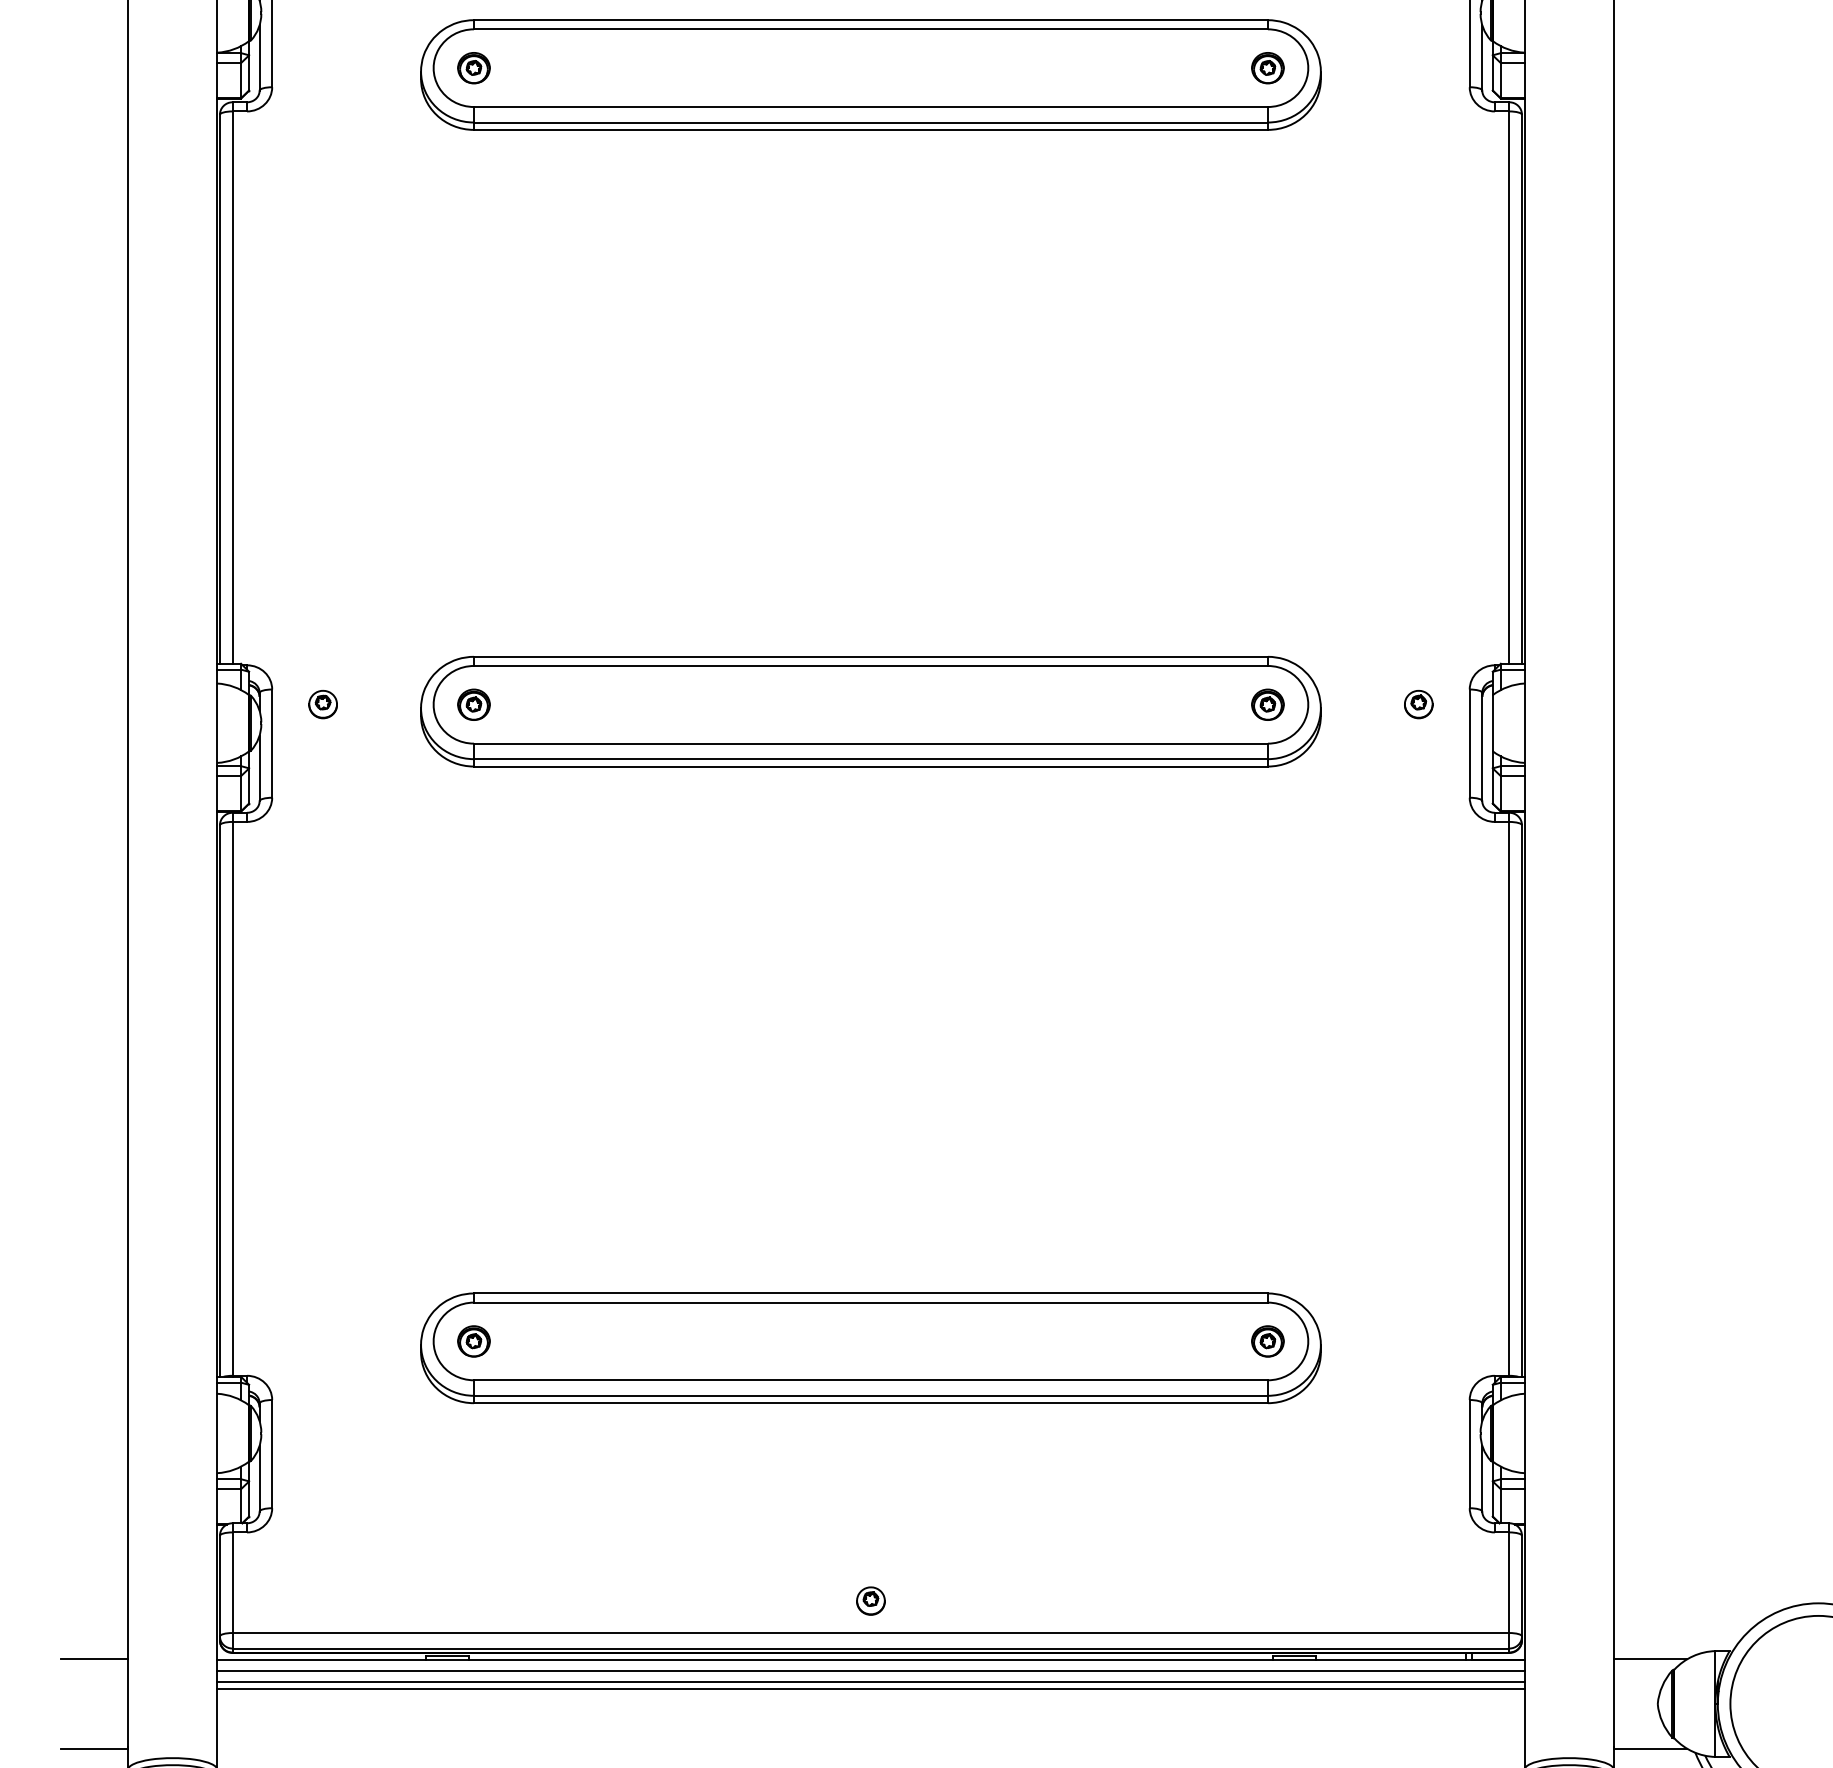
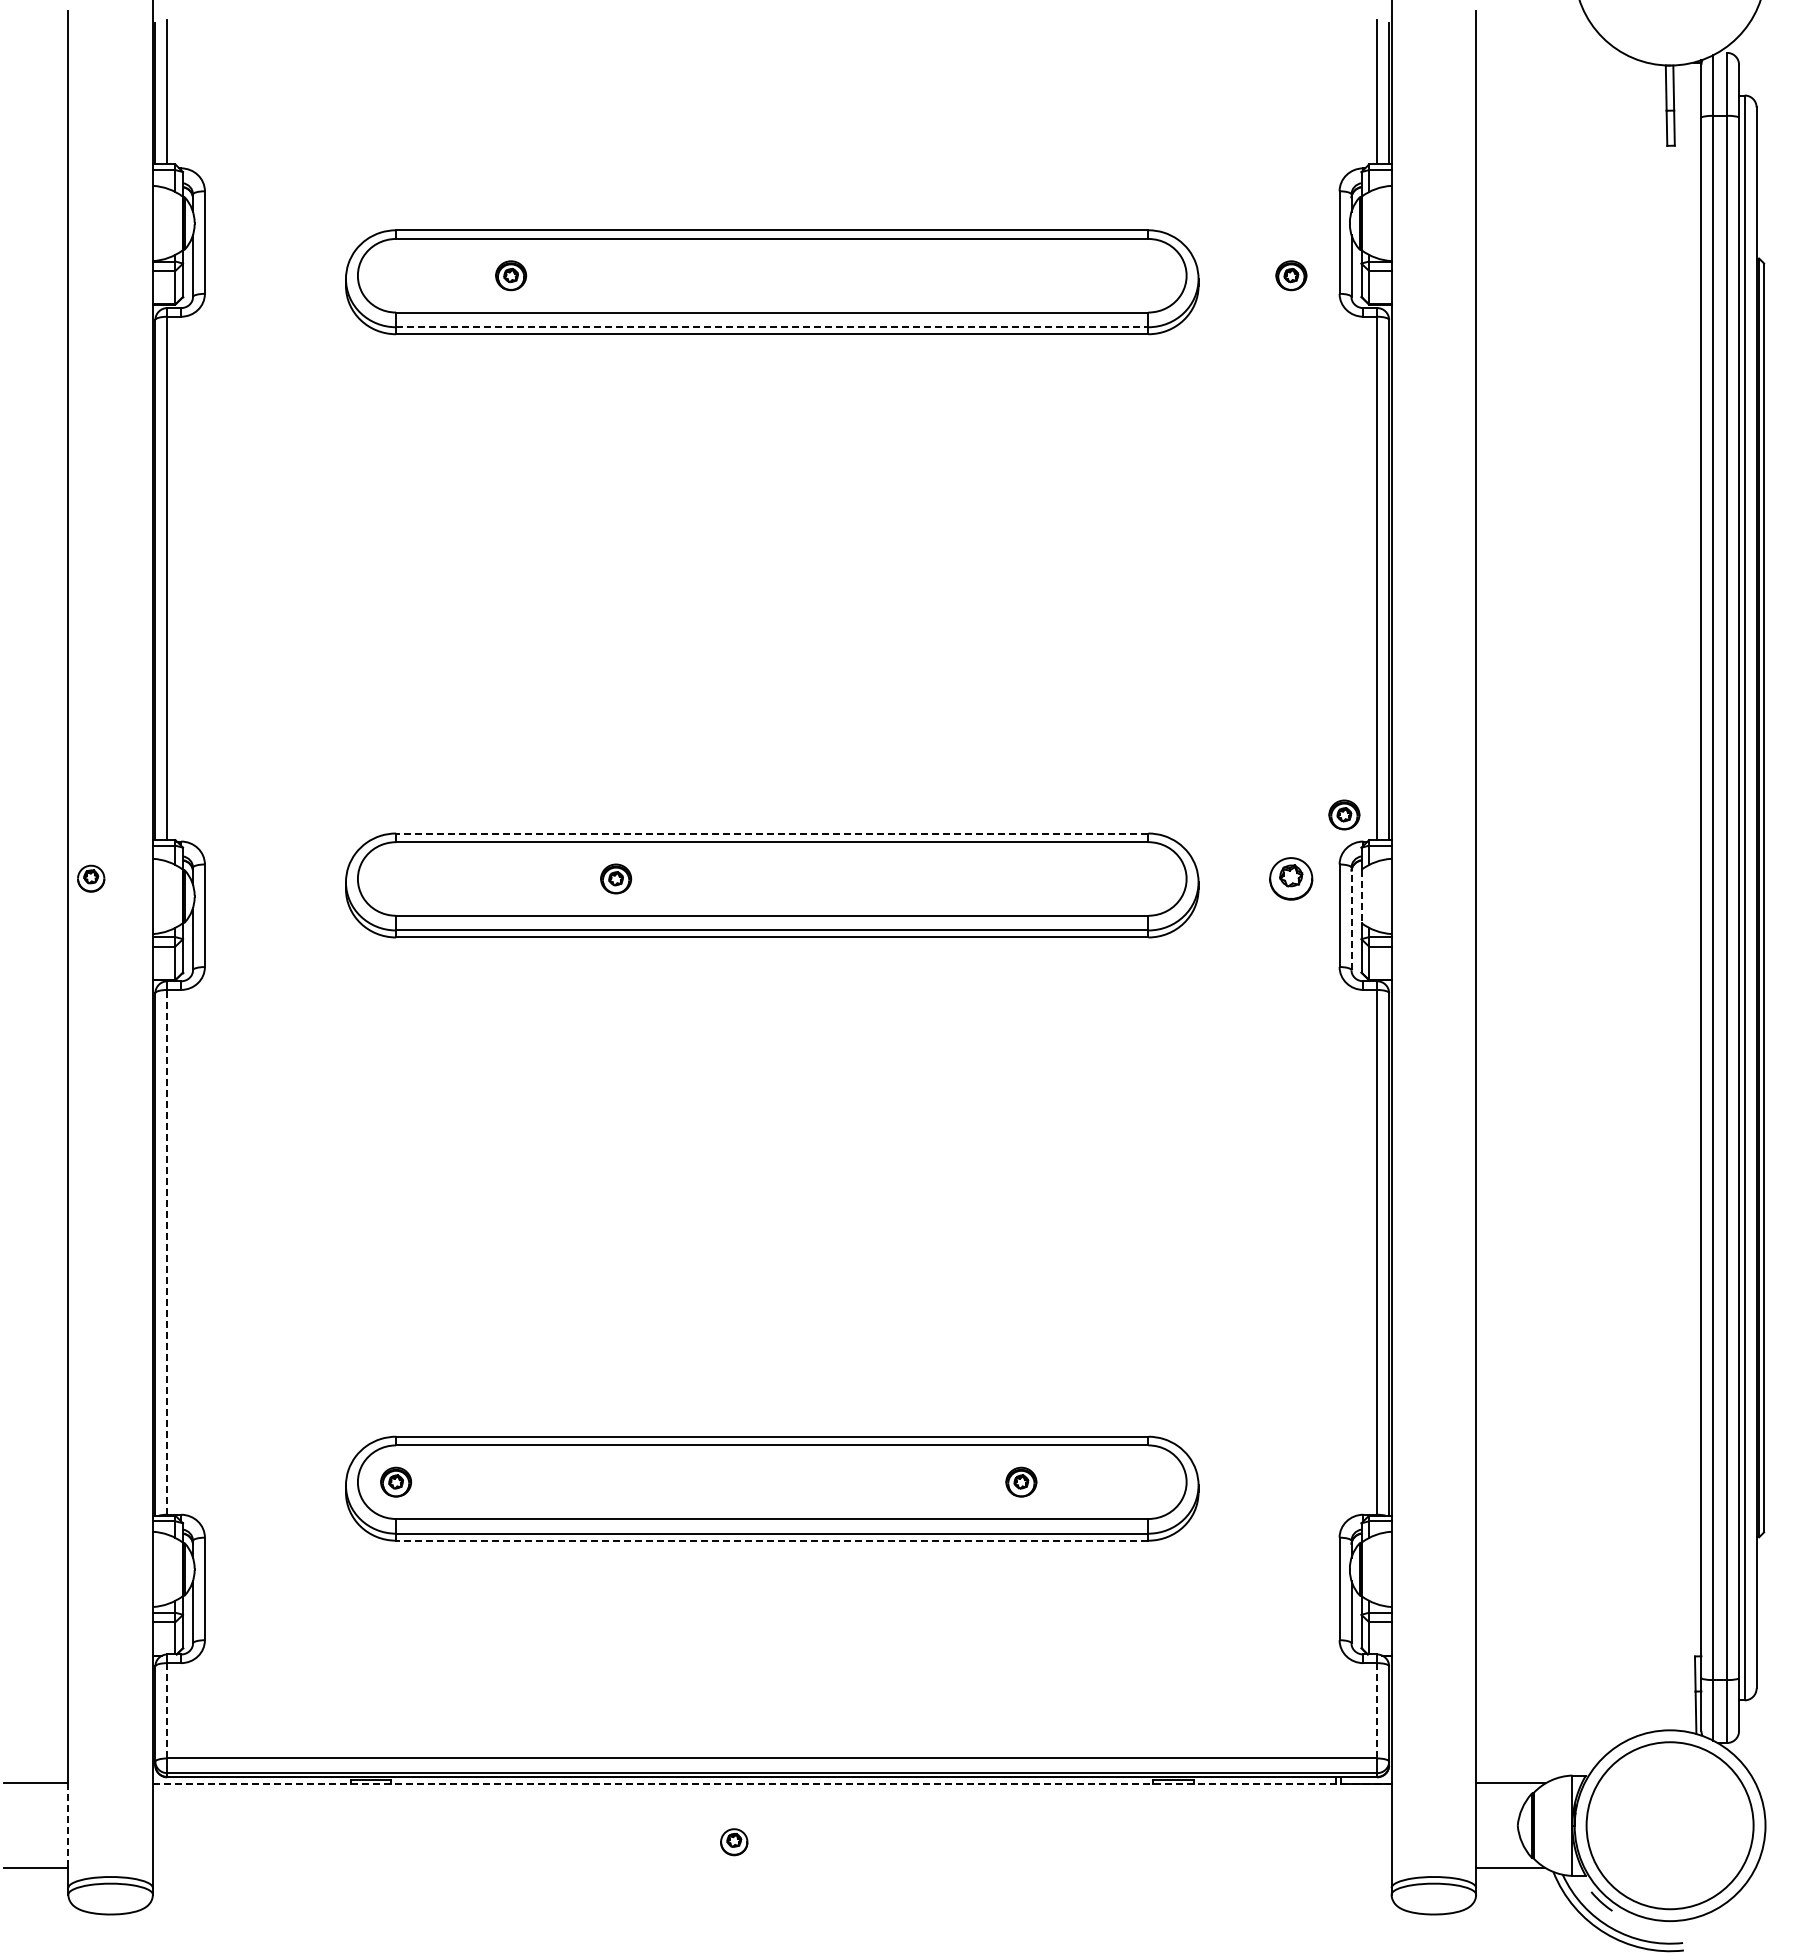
part: (474, 67) -> (511, 275), moved
part: (1268, 67) -> (1291, 275), moved
line: (871, 122) -> (772, 327), solid -> dashed
line: (870, 656) -> (771, 833), solid -> dashed
part: (323, 704) -> (91, 878), moved
part: (474, 704) -> (616, 878), moved
part: (1268, 704) -> (1344, 814), moved
part: (1418, 704) -> (1291, 878), size x1.6
line: (1492, 723) -> (1361, 896), solid -> dashed
line: (1482, 746) -> (1351, 918), solid -> dashed
line: (232, 1097) -> (167, 1251), solid -> dashed
part: (1268, 1340) -> (1021, 1481), moved
line: (870, 1402) -> (771, 1540), solid -> dashed
line: (232, 1582) -> (167, 1710), solid -> dashed
line: (1509, 1582) -> (1377, 1710), solid -> dashed
part: (871, 1601) -> (734, 1842), moved
line: (871, 1660) -> (772, 1784), solid -> dashed
line: (870, 1671) -> (771, 1794), removed
line: (870, 1681) -> (771, 1804), removed
line: (870, 1688) -> (771, 1811), removed
line: (128, 1703) -> (68, 1825), solid -> dashed

